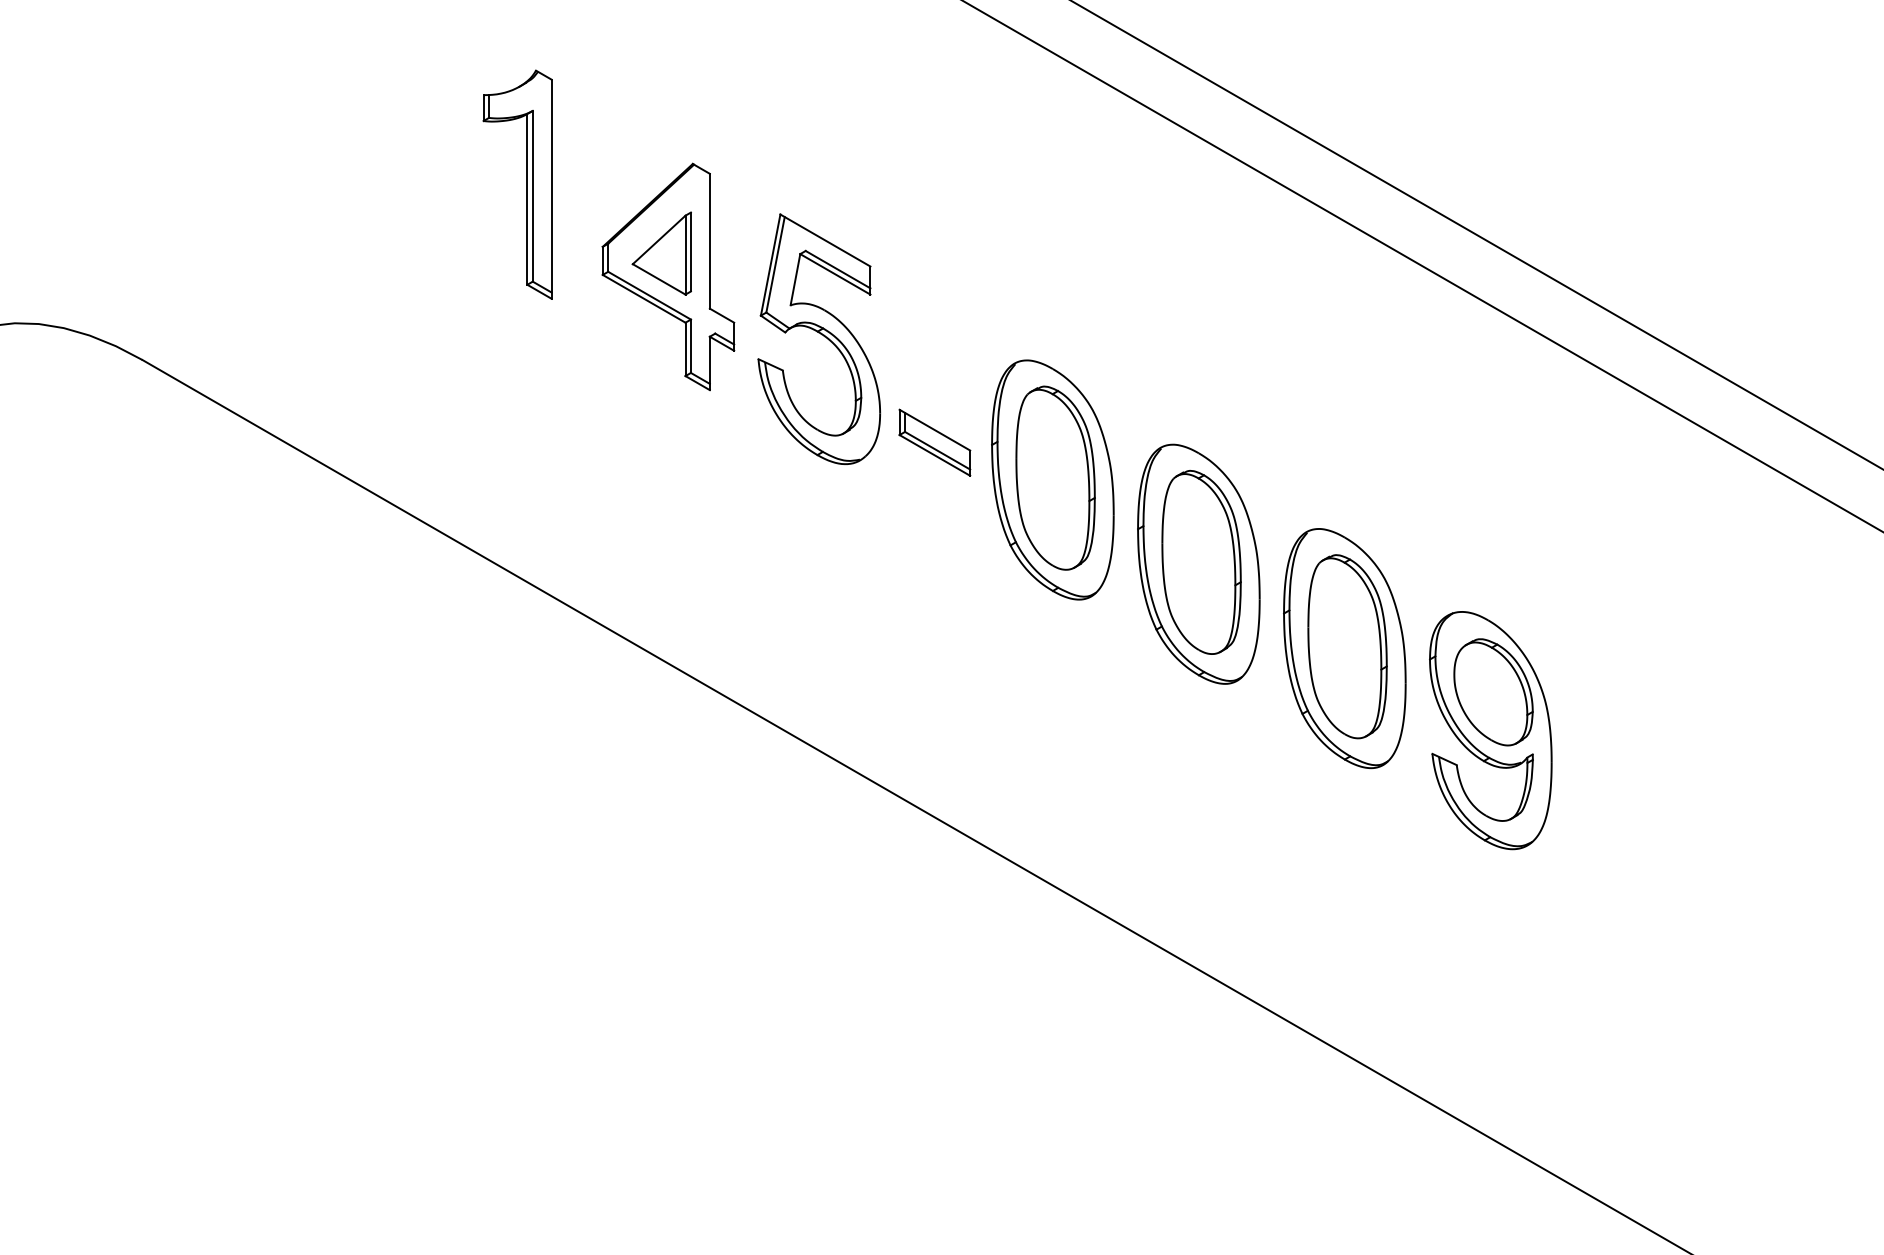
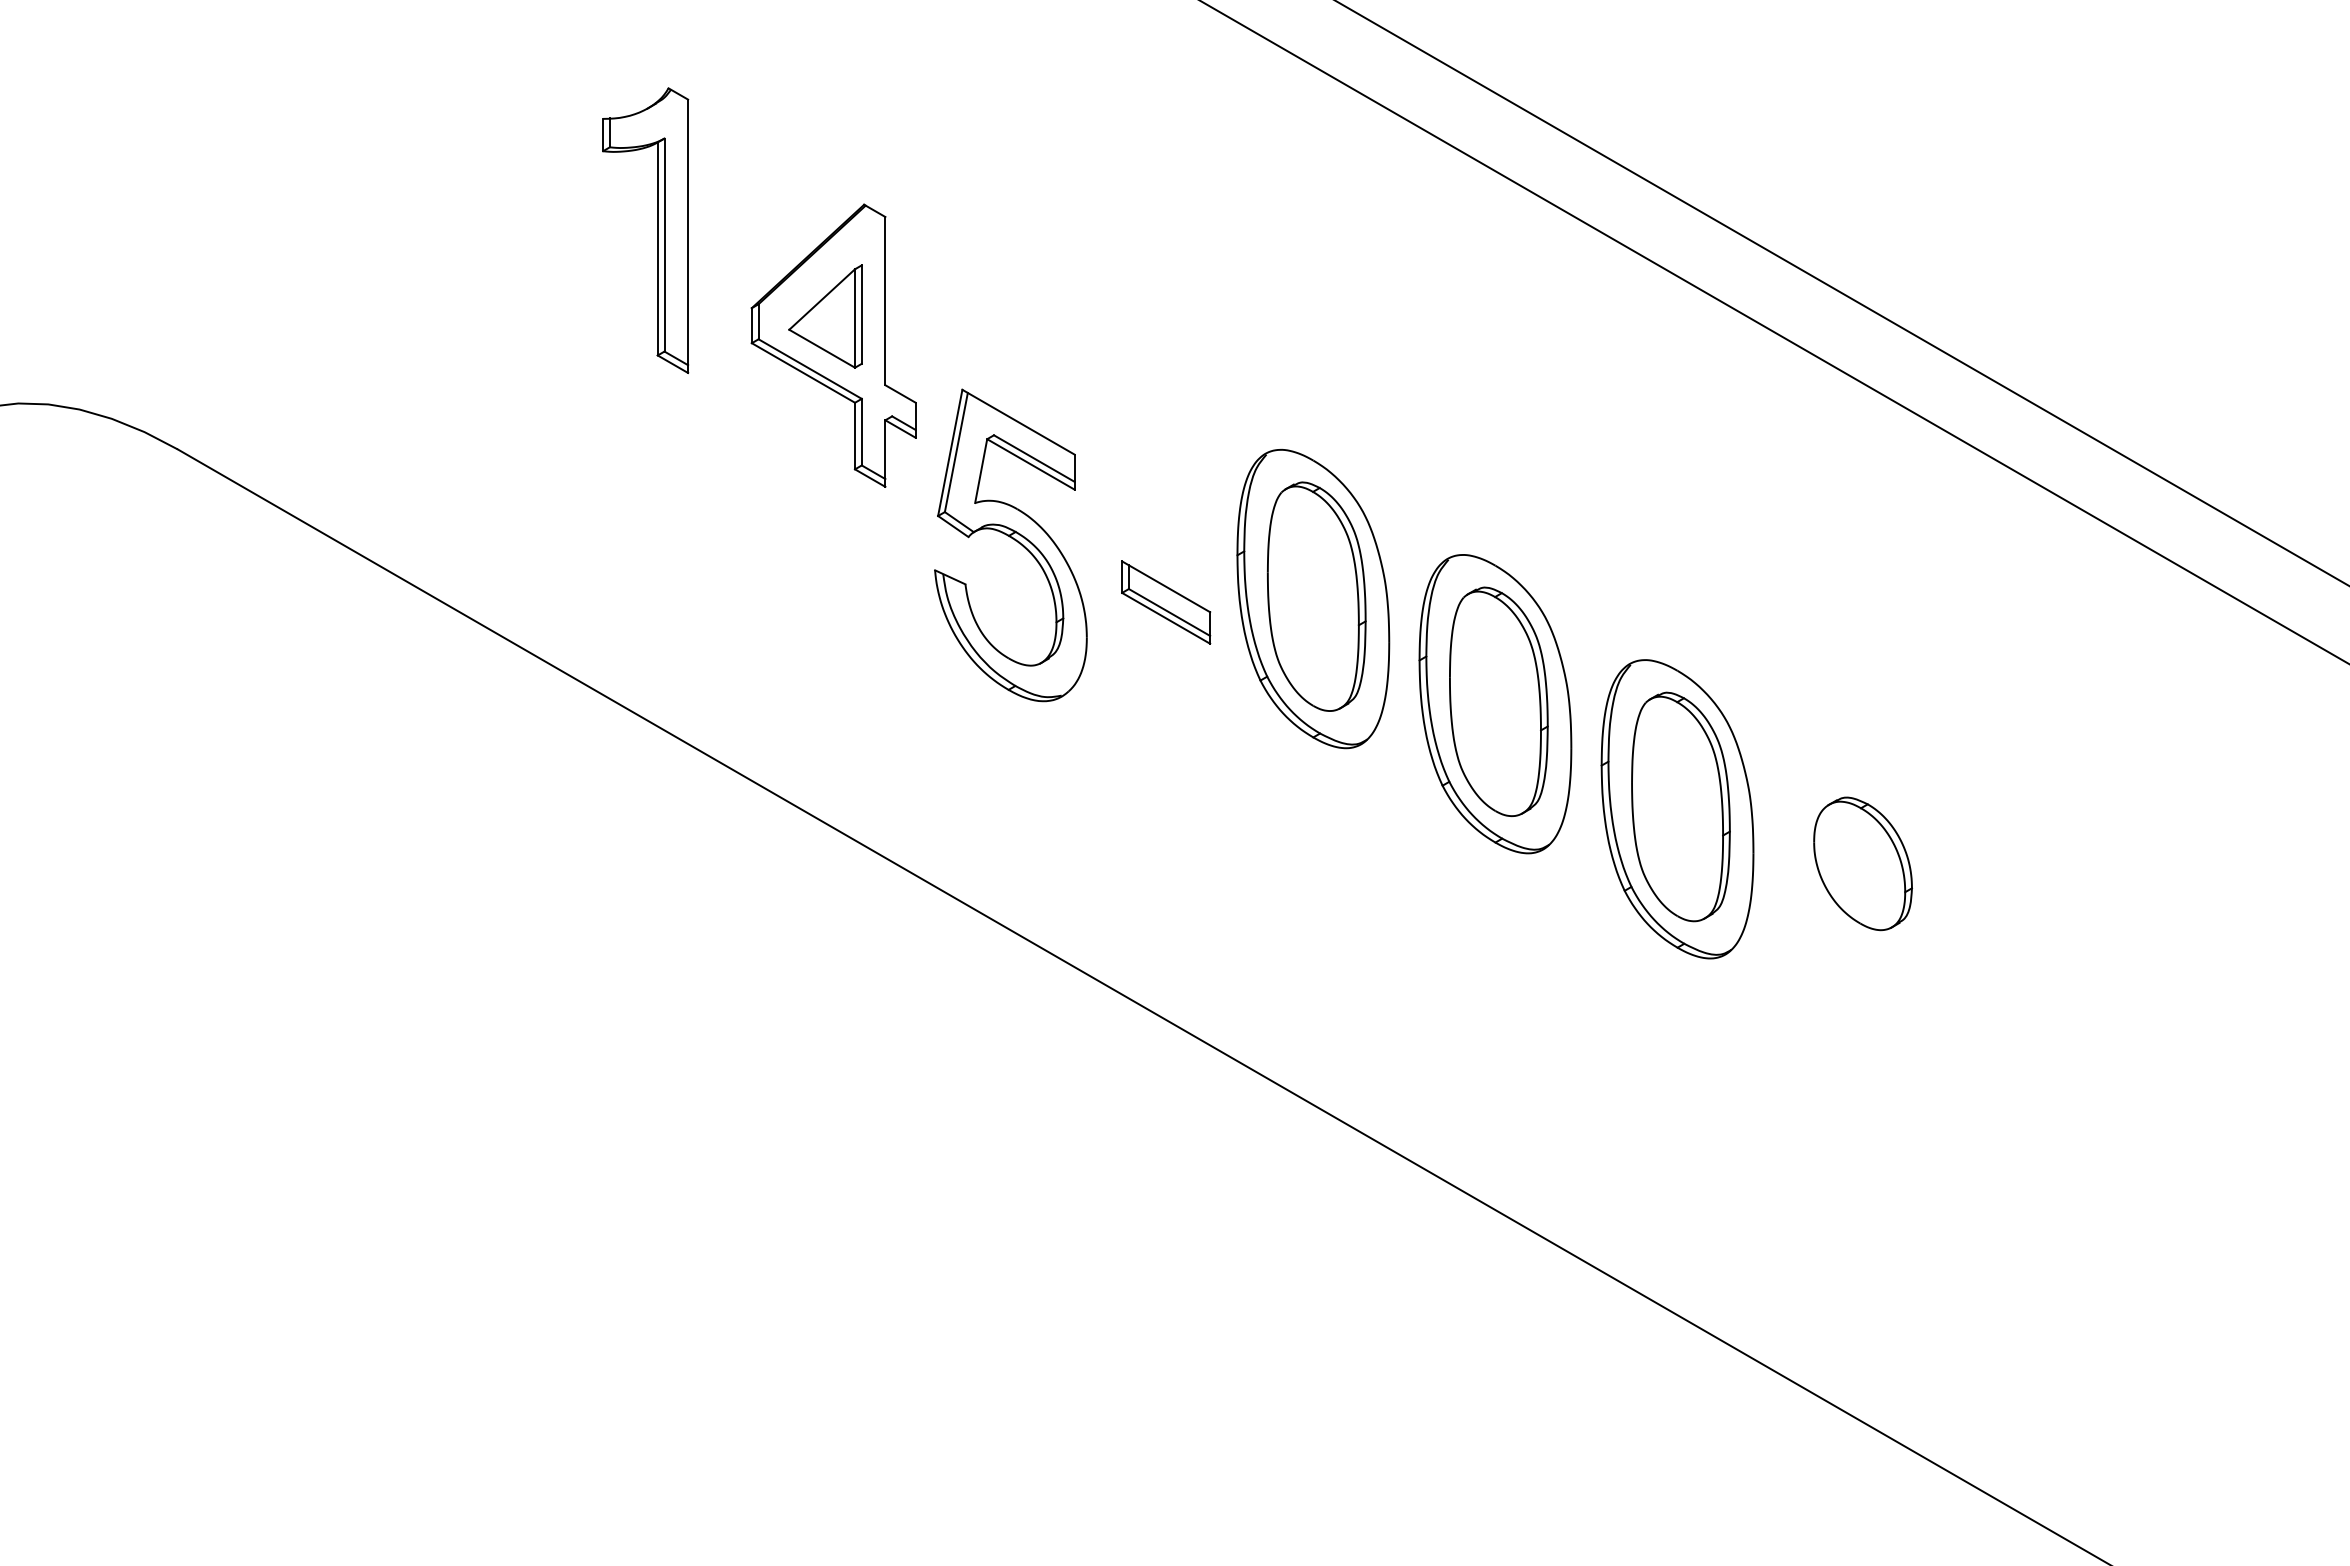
part: (820, 334) -> (1012, 539), moved
part: (935, 442) -> (1166, 602), moved
part: (1490, 730) -> (1859, 911), removed

